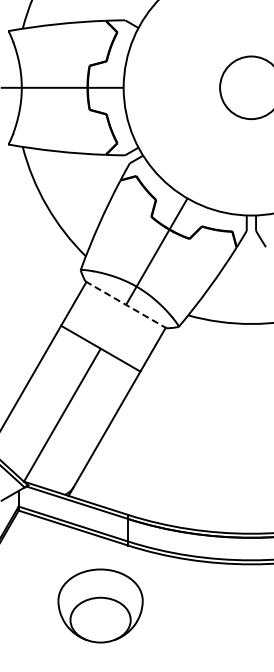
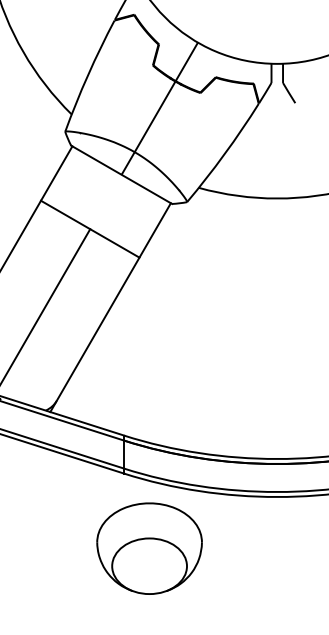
line: (126, 304) -> (122, 174), dashed -> solid
part: (100, 605) -> (149, 548), moved

